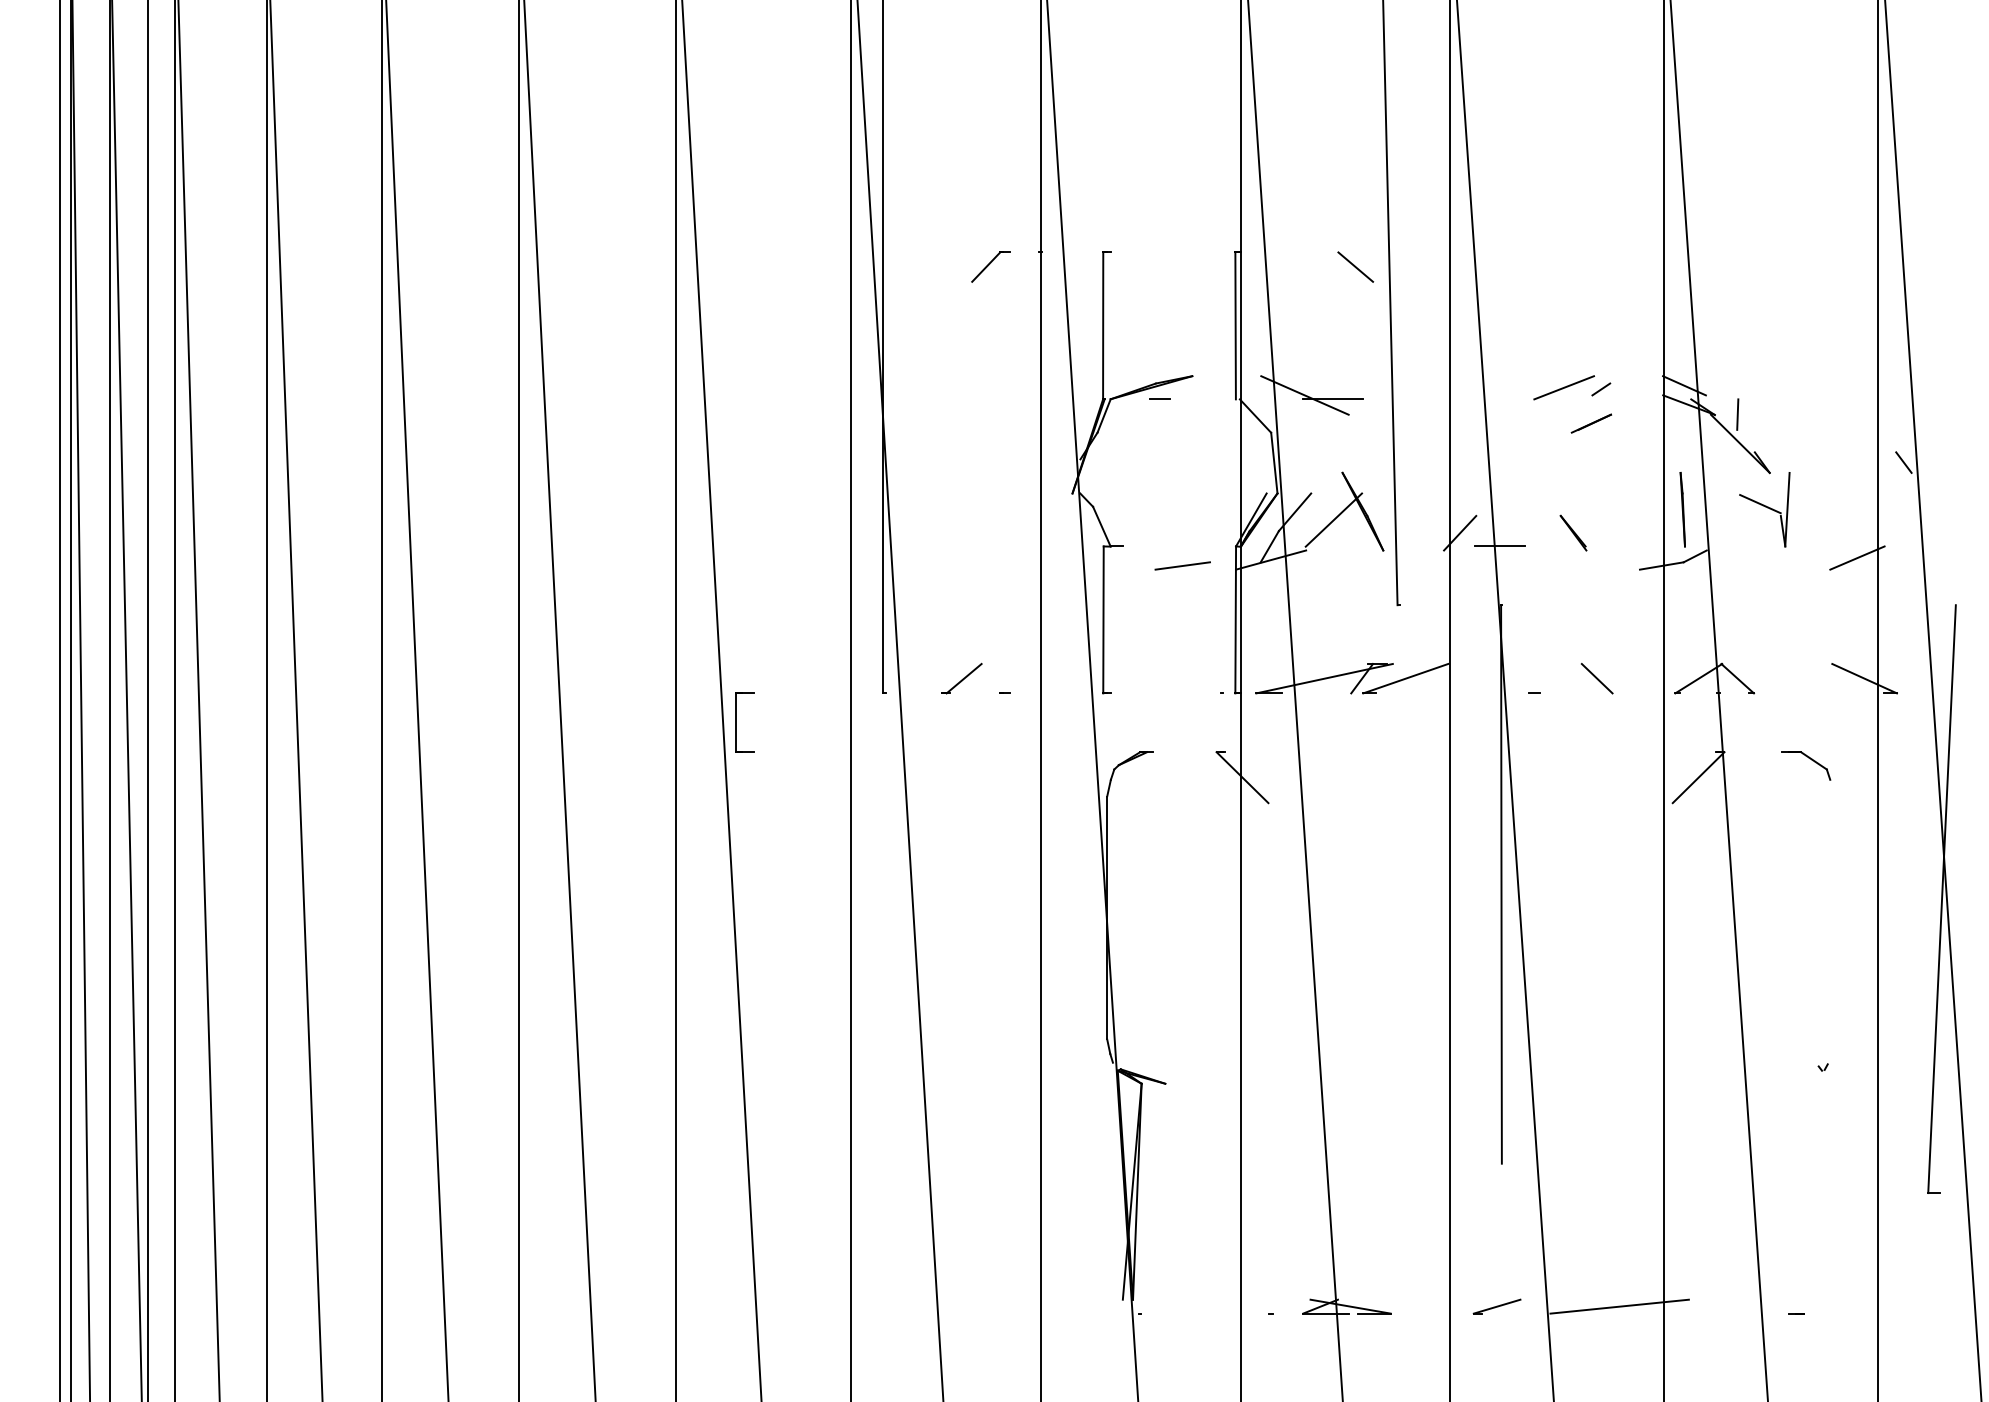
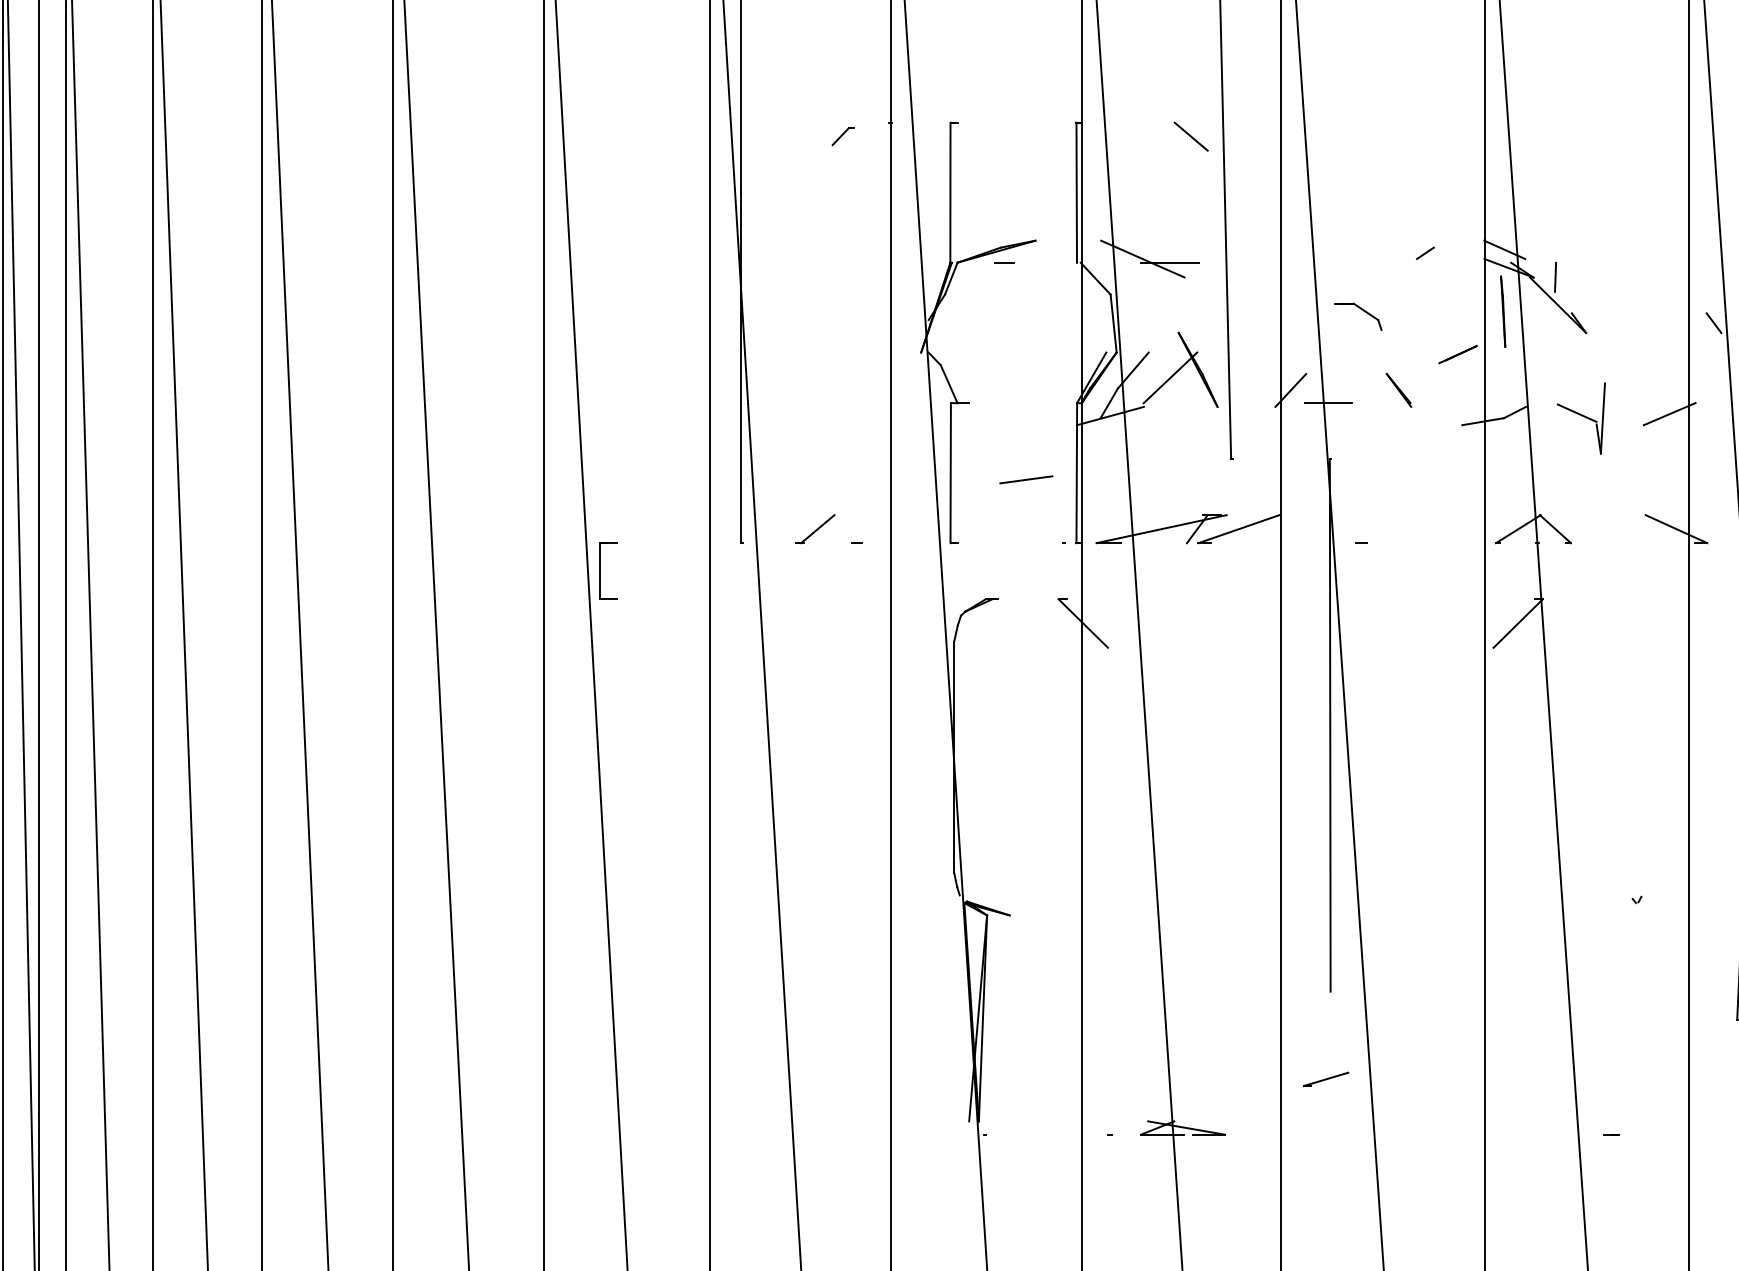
part: (990, 266) -> (842, 136), size x0.6
line: (1563, 387) -> (1389, 251), removed
line: (1591, 423) -> (1458, 354), moved
line: (1682, 509) -> (1502, 311), moved
part: (1764, 509) -> (1581, 418), moved
line: (1182, 565) -> (1026, 479), moved
line: (1596, 678) -> (1420, 528), removed
part: (1811, 760) -> (1363, 311), moved
part: (1496, 1306) -> (1325, 1079), moved
line: (1619, 1306) -> (1442, 1127), removed

